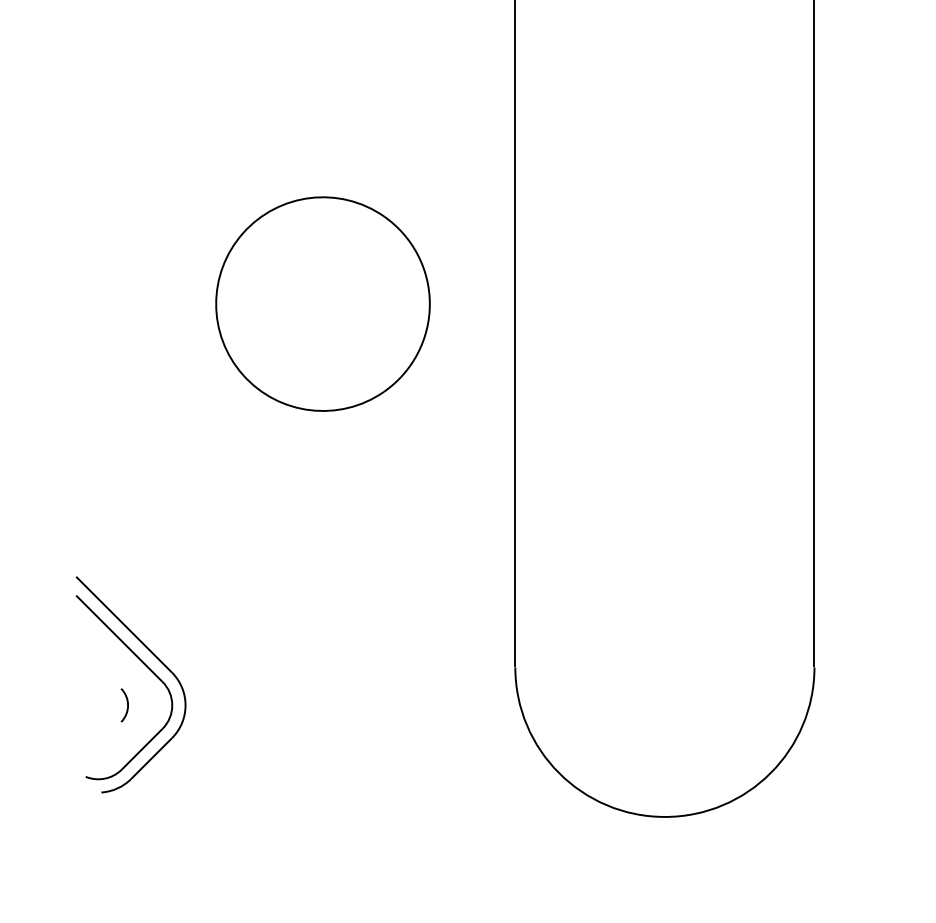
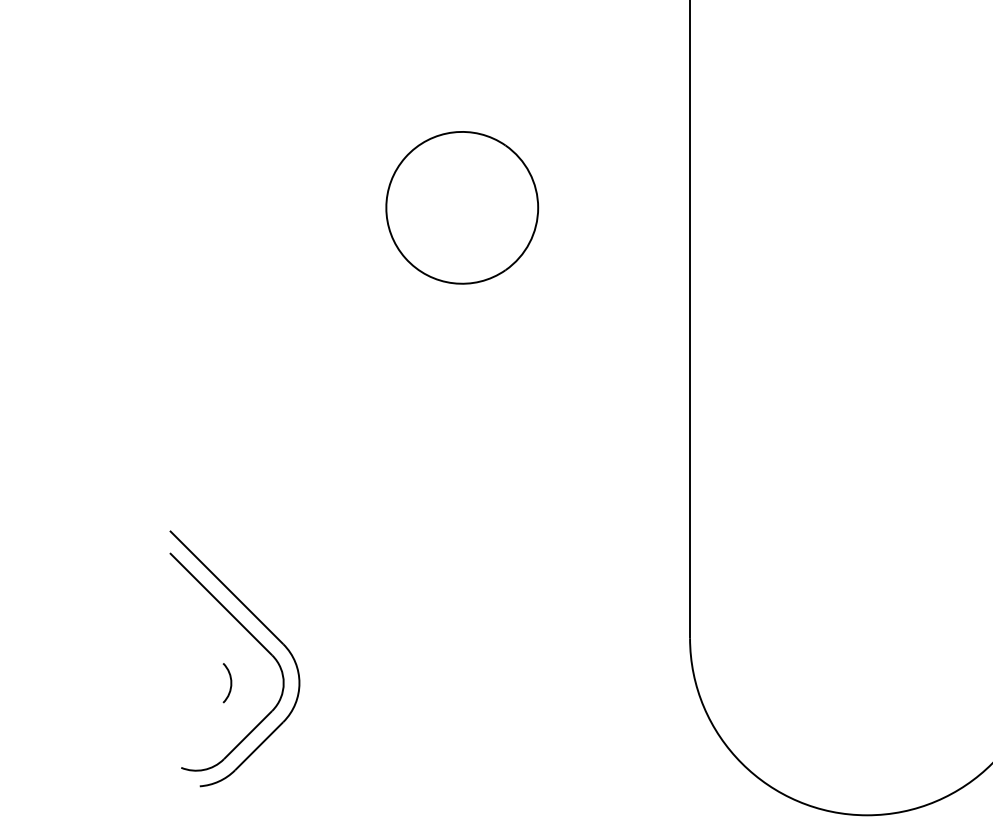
part: (322, 303) -> (461, 207), size x0.6

